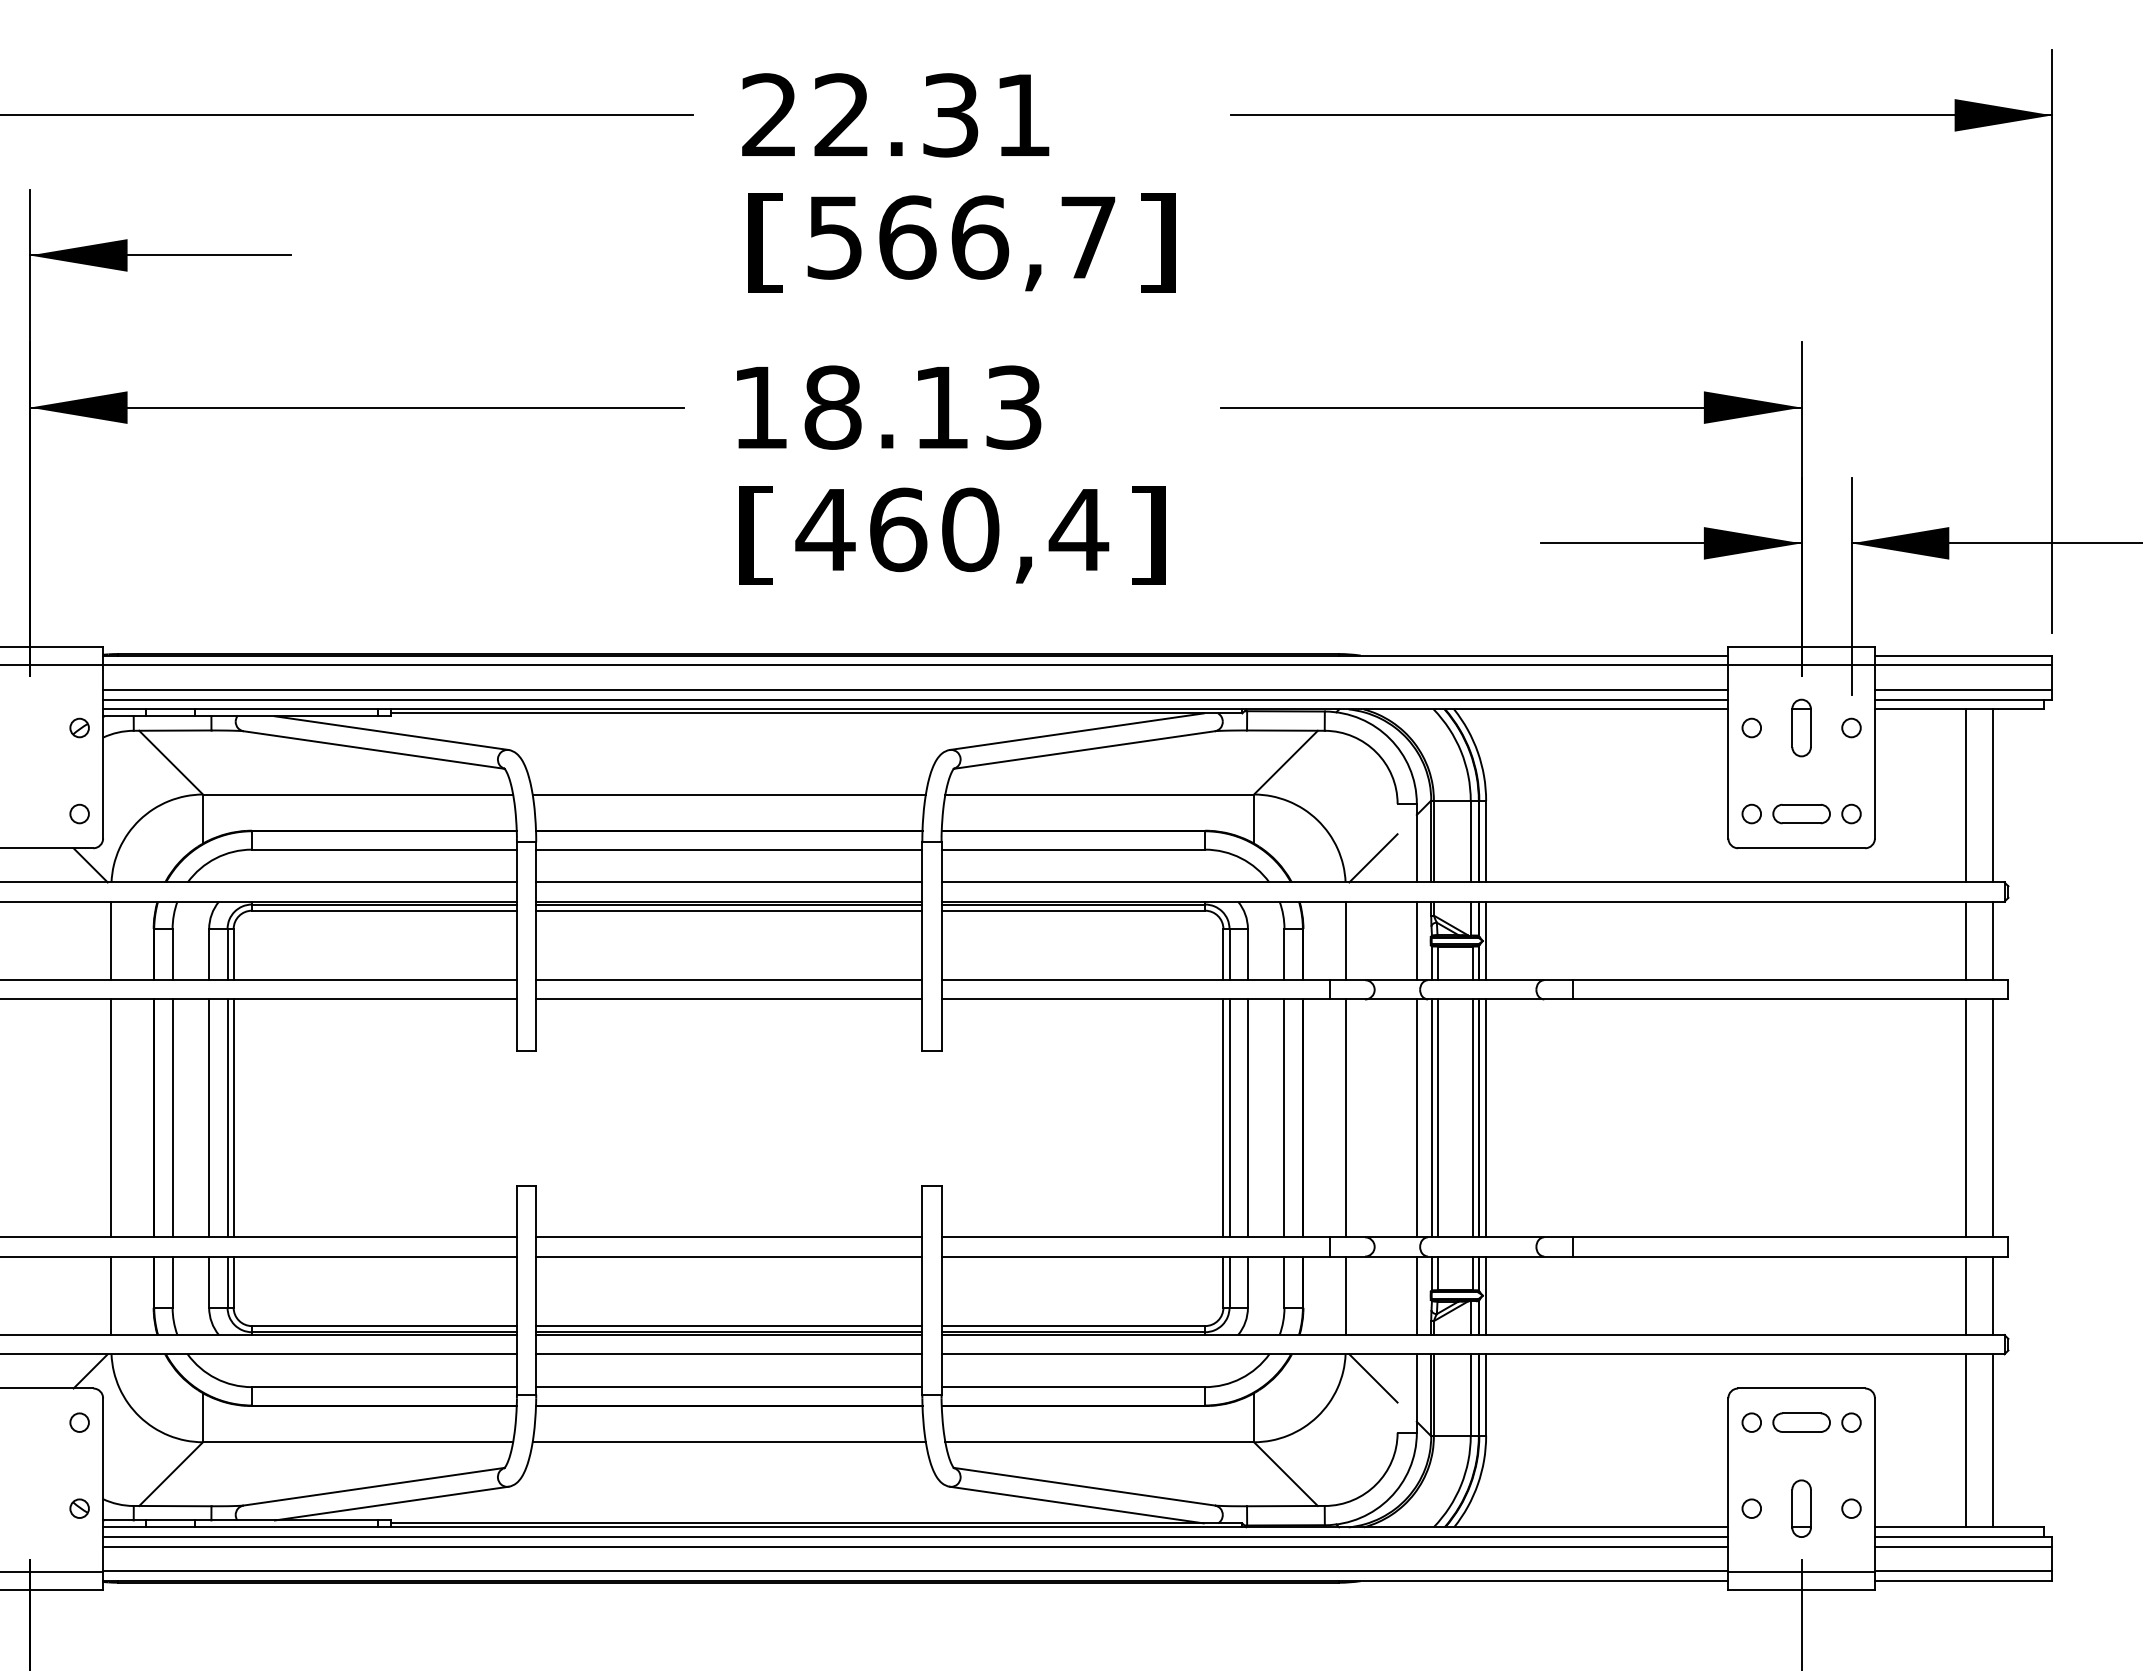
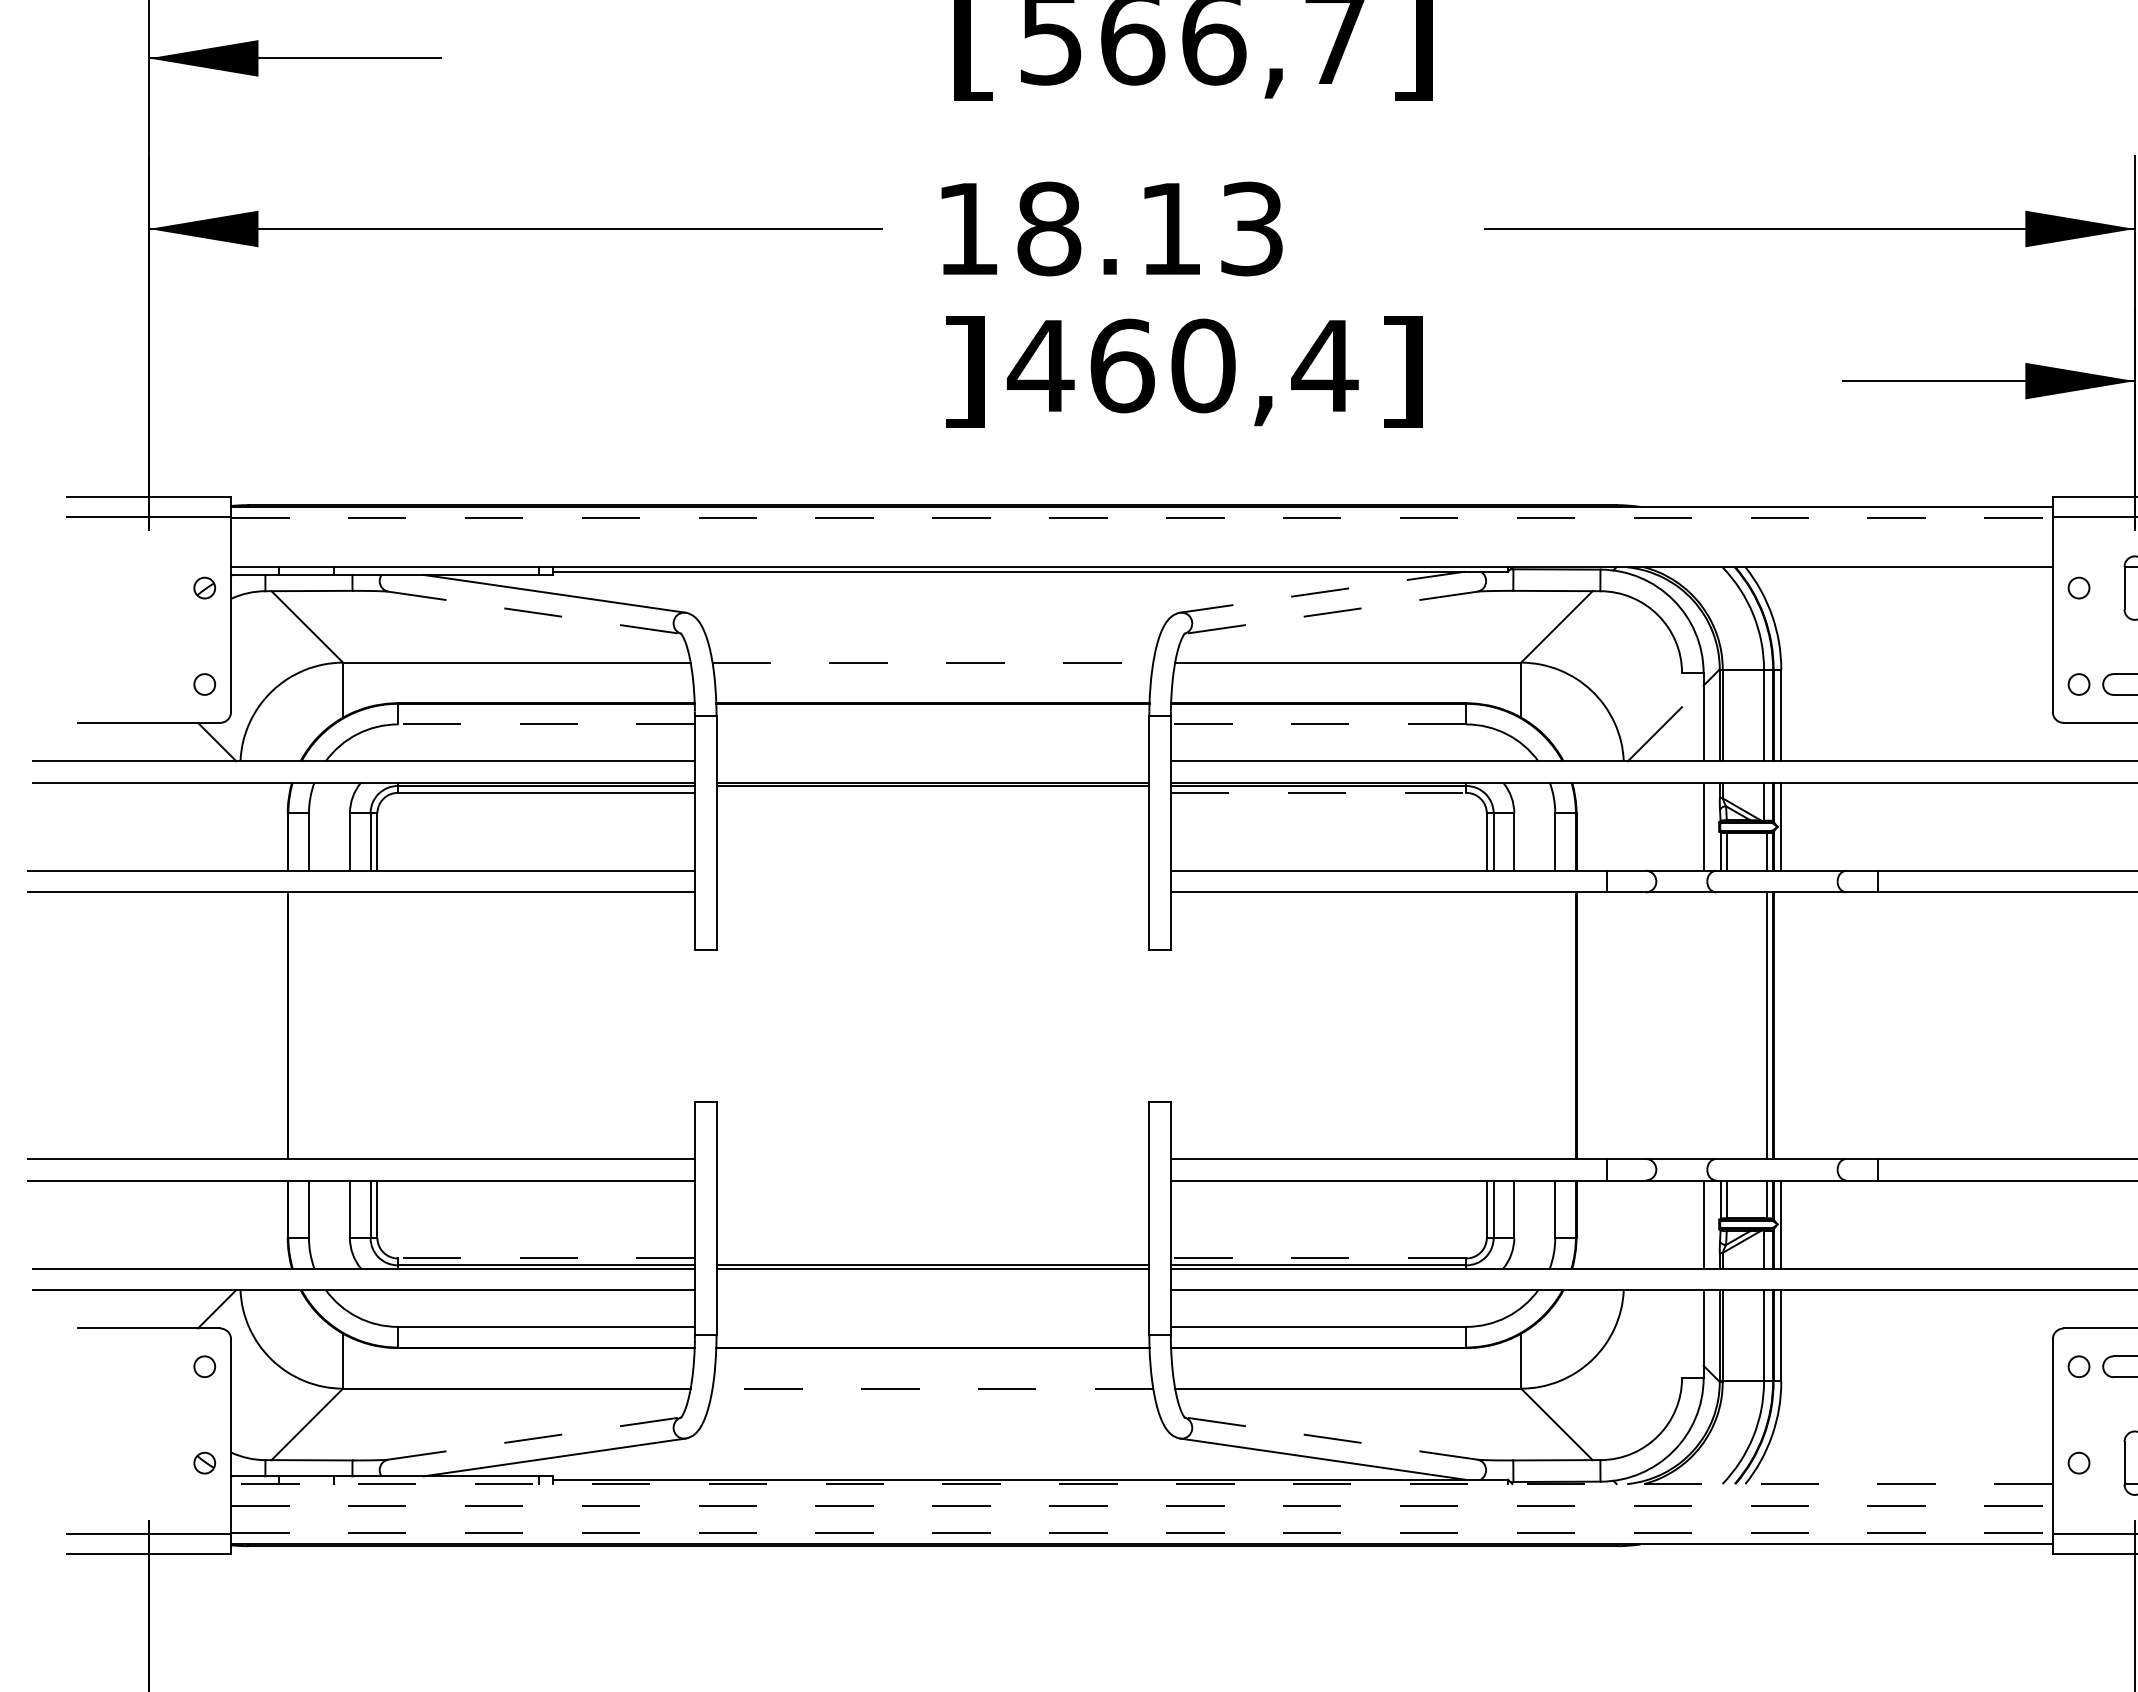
text: (756, 535) -> (963, 372), [ -> ]
line: (915, 665) -> (1141, 518), solid -> dashed
line: (915, 689) -> (1141, 544), removed
line: (915, 699) -> (1141, 556), removed
line: (1076, 731) -> (1322, 592), solid -> dashed
line: (374, 750) -> (535, 613), solid -> dashed
line: (1084, 750) -> (1331, 613), solid -> dashed
line: (729, 794) -> (933, 662), solid -> dashed
line: (383, 849) -> (545, 724), solid -> dashed
line: (729, 849) -> (933, 724), removed
line: (1073, 849) -> (1318, 724), solid -> dashed
line: (729, 882) -> (933, 761), removed
line: (729, 910) -> (933, 792), removed
line: (1073, 910) -> (1318, 792), solid -> dashed
line: (111, 940) -> (240, 826), removed
line: (1345, 940) -> (1623, 826), removed
line: (729, 980) -> (933, 871), removed
line: (729, 999) -> (933, 892), removed
line: (111, 1118) -> (240, 1025), removed
line: (172, 1118) -> (308, 1025), removed
line: (209, 1118) -> (350, 1025), removed
line: (227, 1118) -> (370, 1025), removed
line: (233, 1118) -> (377, 1025), removed
line: (1223, 1118) -> (1486, 1025), removed
line: (1229, 1118) -> (1493, 1025), removed
line: (1247, 1118) -> (1513, 1025), removed
line: (1284, 1118) -> (1555, 1025), removed
line: (1345, 1118) -> (1623, 1025), removed
line: (1416, 1118) -> (1703, 1025), removed
line: (1432, 1118) -> (1721, 1025), removed
line: (1437, 1118) -> (1726, 1025), removed
line: (1486, 1118) -> (1781, 1025), removed
line: (729, 1237) -> (933, 1159), removed
line: (729, 1256) -> (933, 1180), removed
line: (111, 1295) -> (240, 1224), removed
line: (1345, 1295) -> (1623, 1224), removed
line: (383, 1326) -> (545, 1258), solid -> dashed
line: (729, 1326) -> (933, 1258), removed
line: (1073, 1326) -> (1318, 1258), solid -> dashed
line: (729, 1354) -> (933, 1290), removed
line: (1373, 1378) -> (1655, 1317), removed
line: (729, 1387) -> (933, 1327), removed
line: (729, 1442) -> (933, 1388), solid -> dashed
line: (374, 1486) -> (535, 1438), solid -> dashed
line: (1084, 1486) -> (1331, 1438), solid -> dashed
line: (915, 1527) -> (1141, 1484), solid -> dashed
line: (915, 1537) -> (1141, 1495), removed
line: (915, 1546) -> (1141, 1505), solid -> dashed
line: (915, 1571) -> (1141, 1533), solid -> dashed

